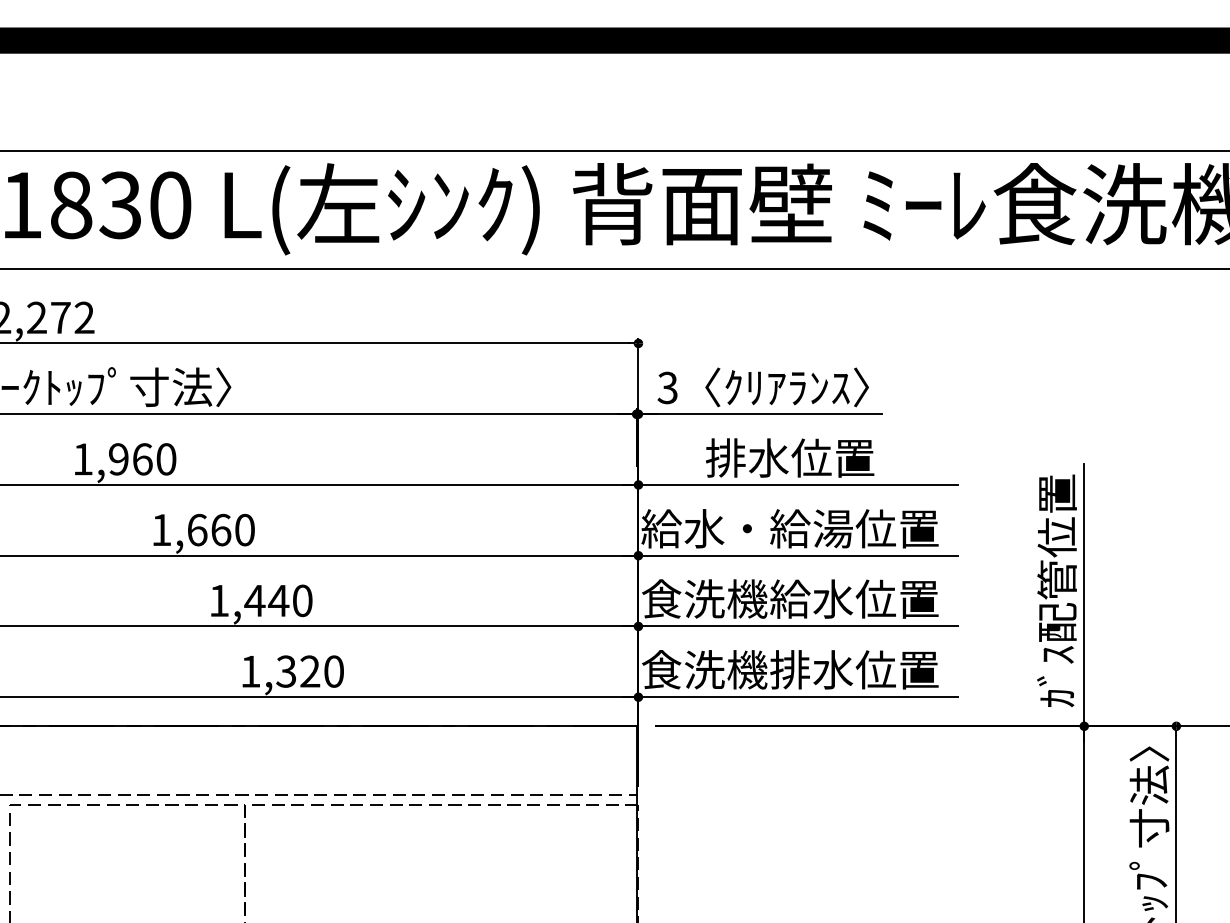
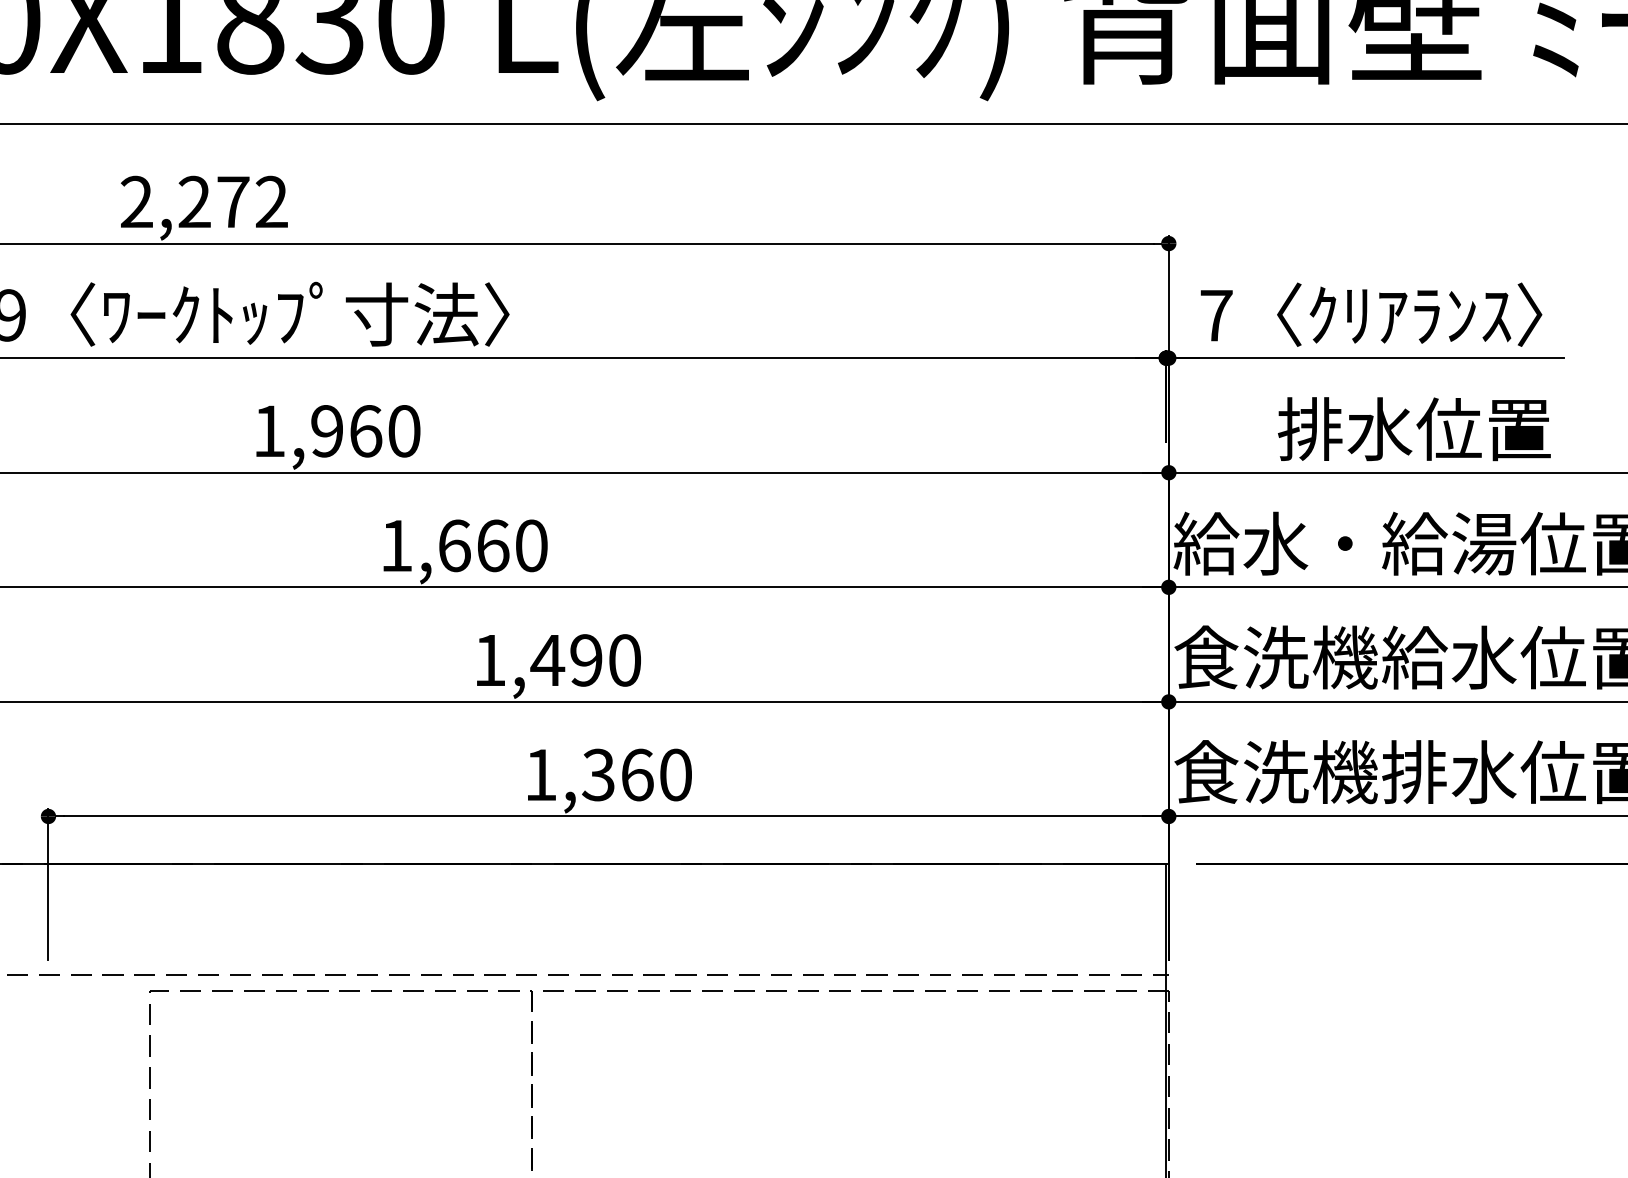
text: (667, 387) -> (1215, 314), 3 -> 7
text: (278, 600) -> (585, 659), 1,440 -> 1,490
text: (310, 671) -> (637, 774), 1,320 -> 1,360

